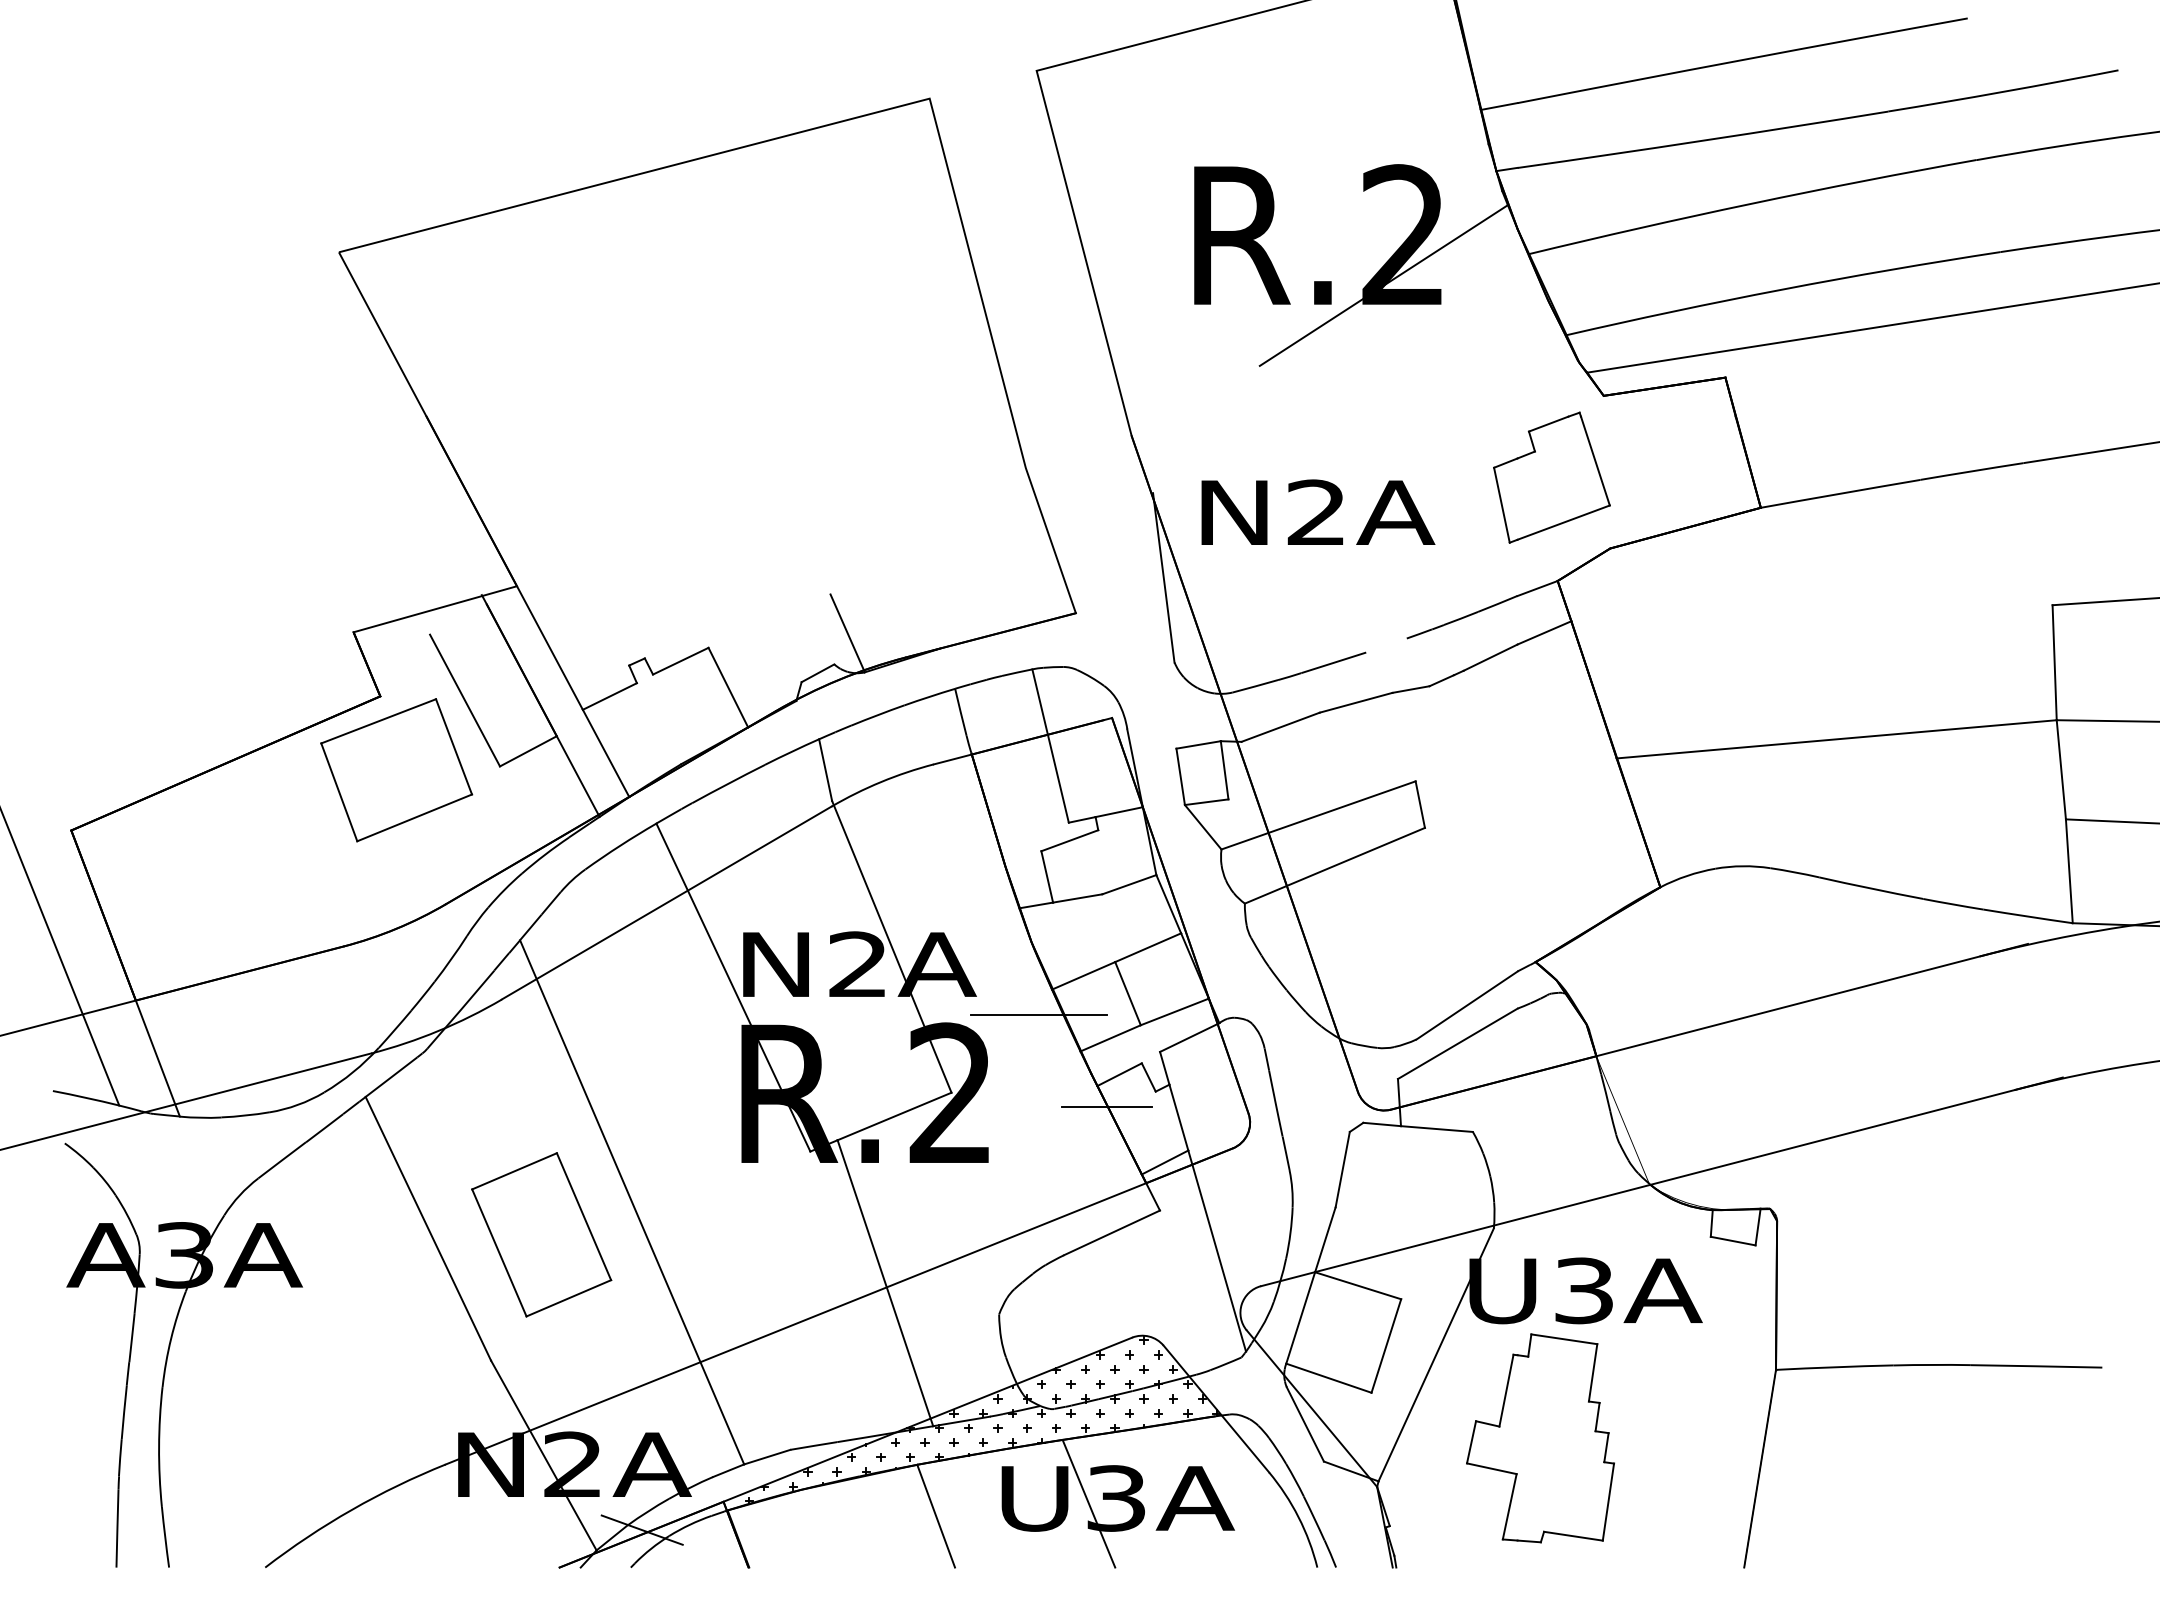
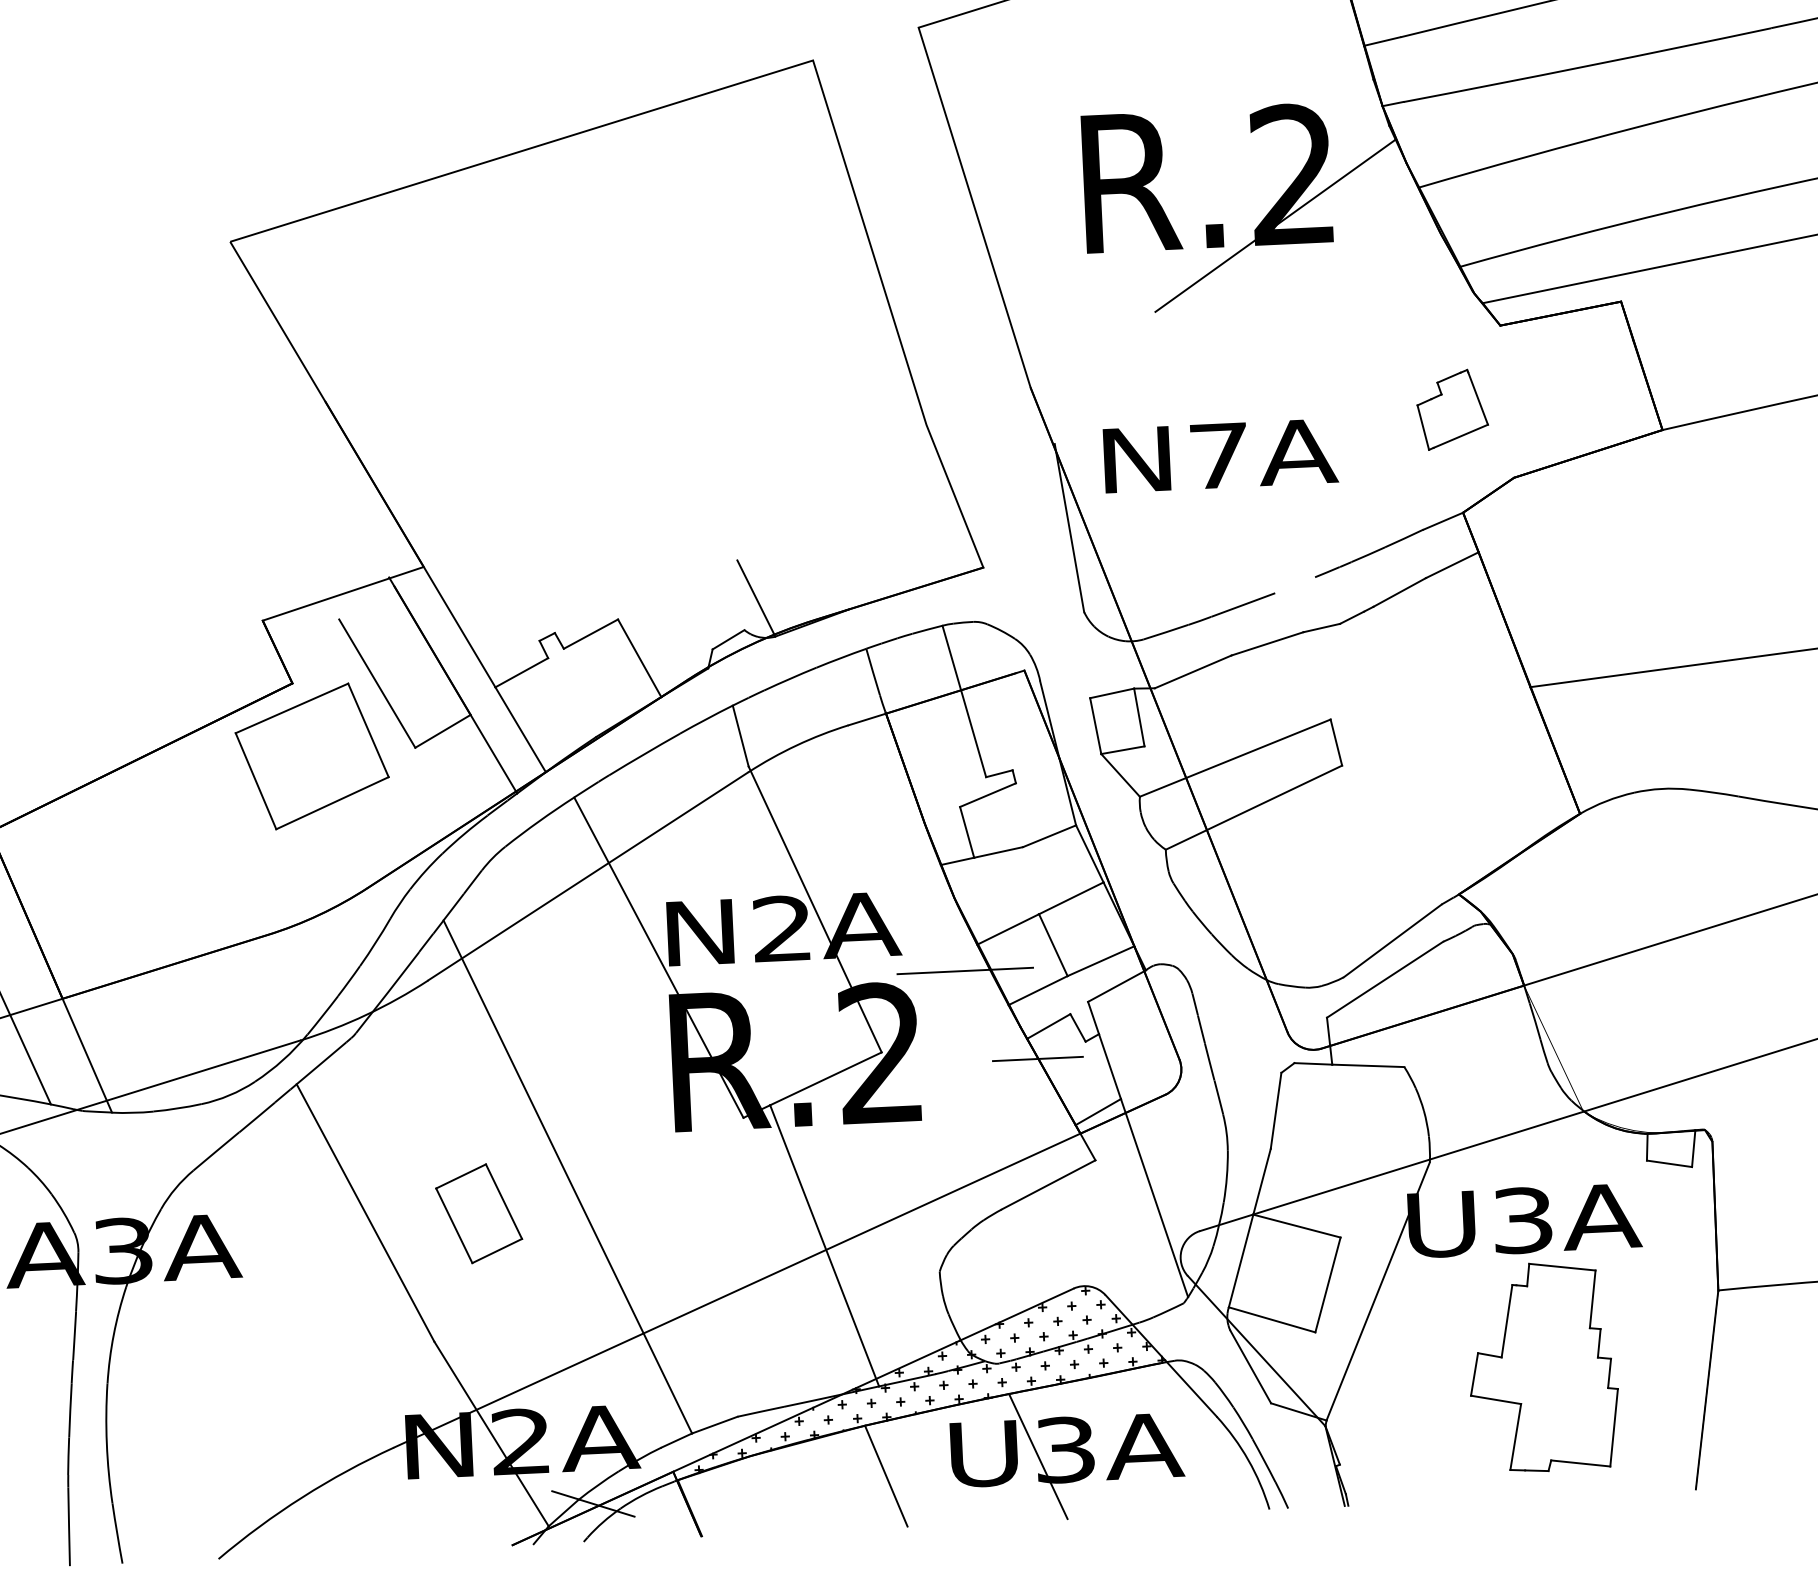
part: (1551, 477) -> (1452, 409), size x0.6
text: (1315, 511) -> (1217, 454), N2A -> N7A
line: (1118, 812) -> (1035, 764), removed
part: (541, 1234) -> (478, 1213), size x0.6
part: (1540, 1438) -> (1543, 1367), moved

